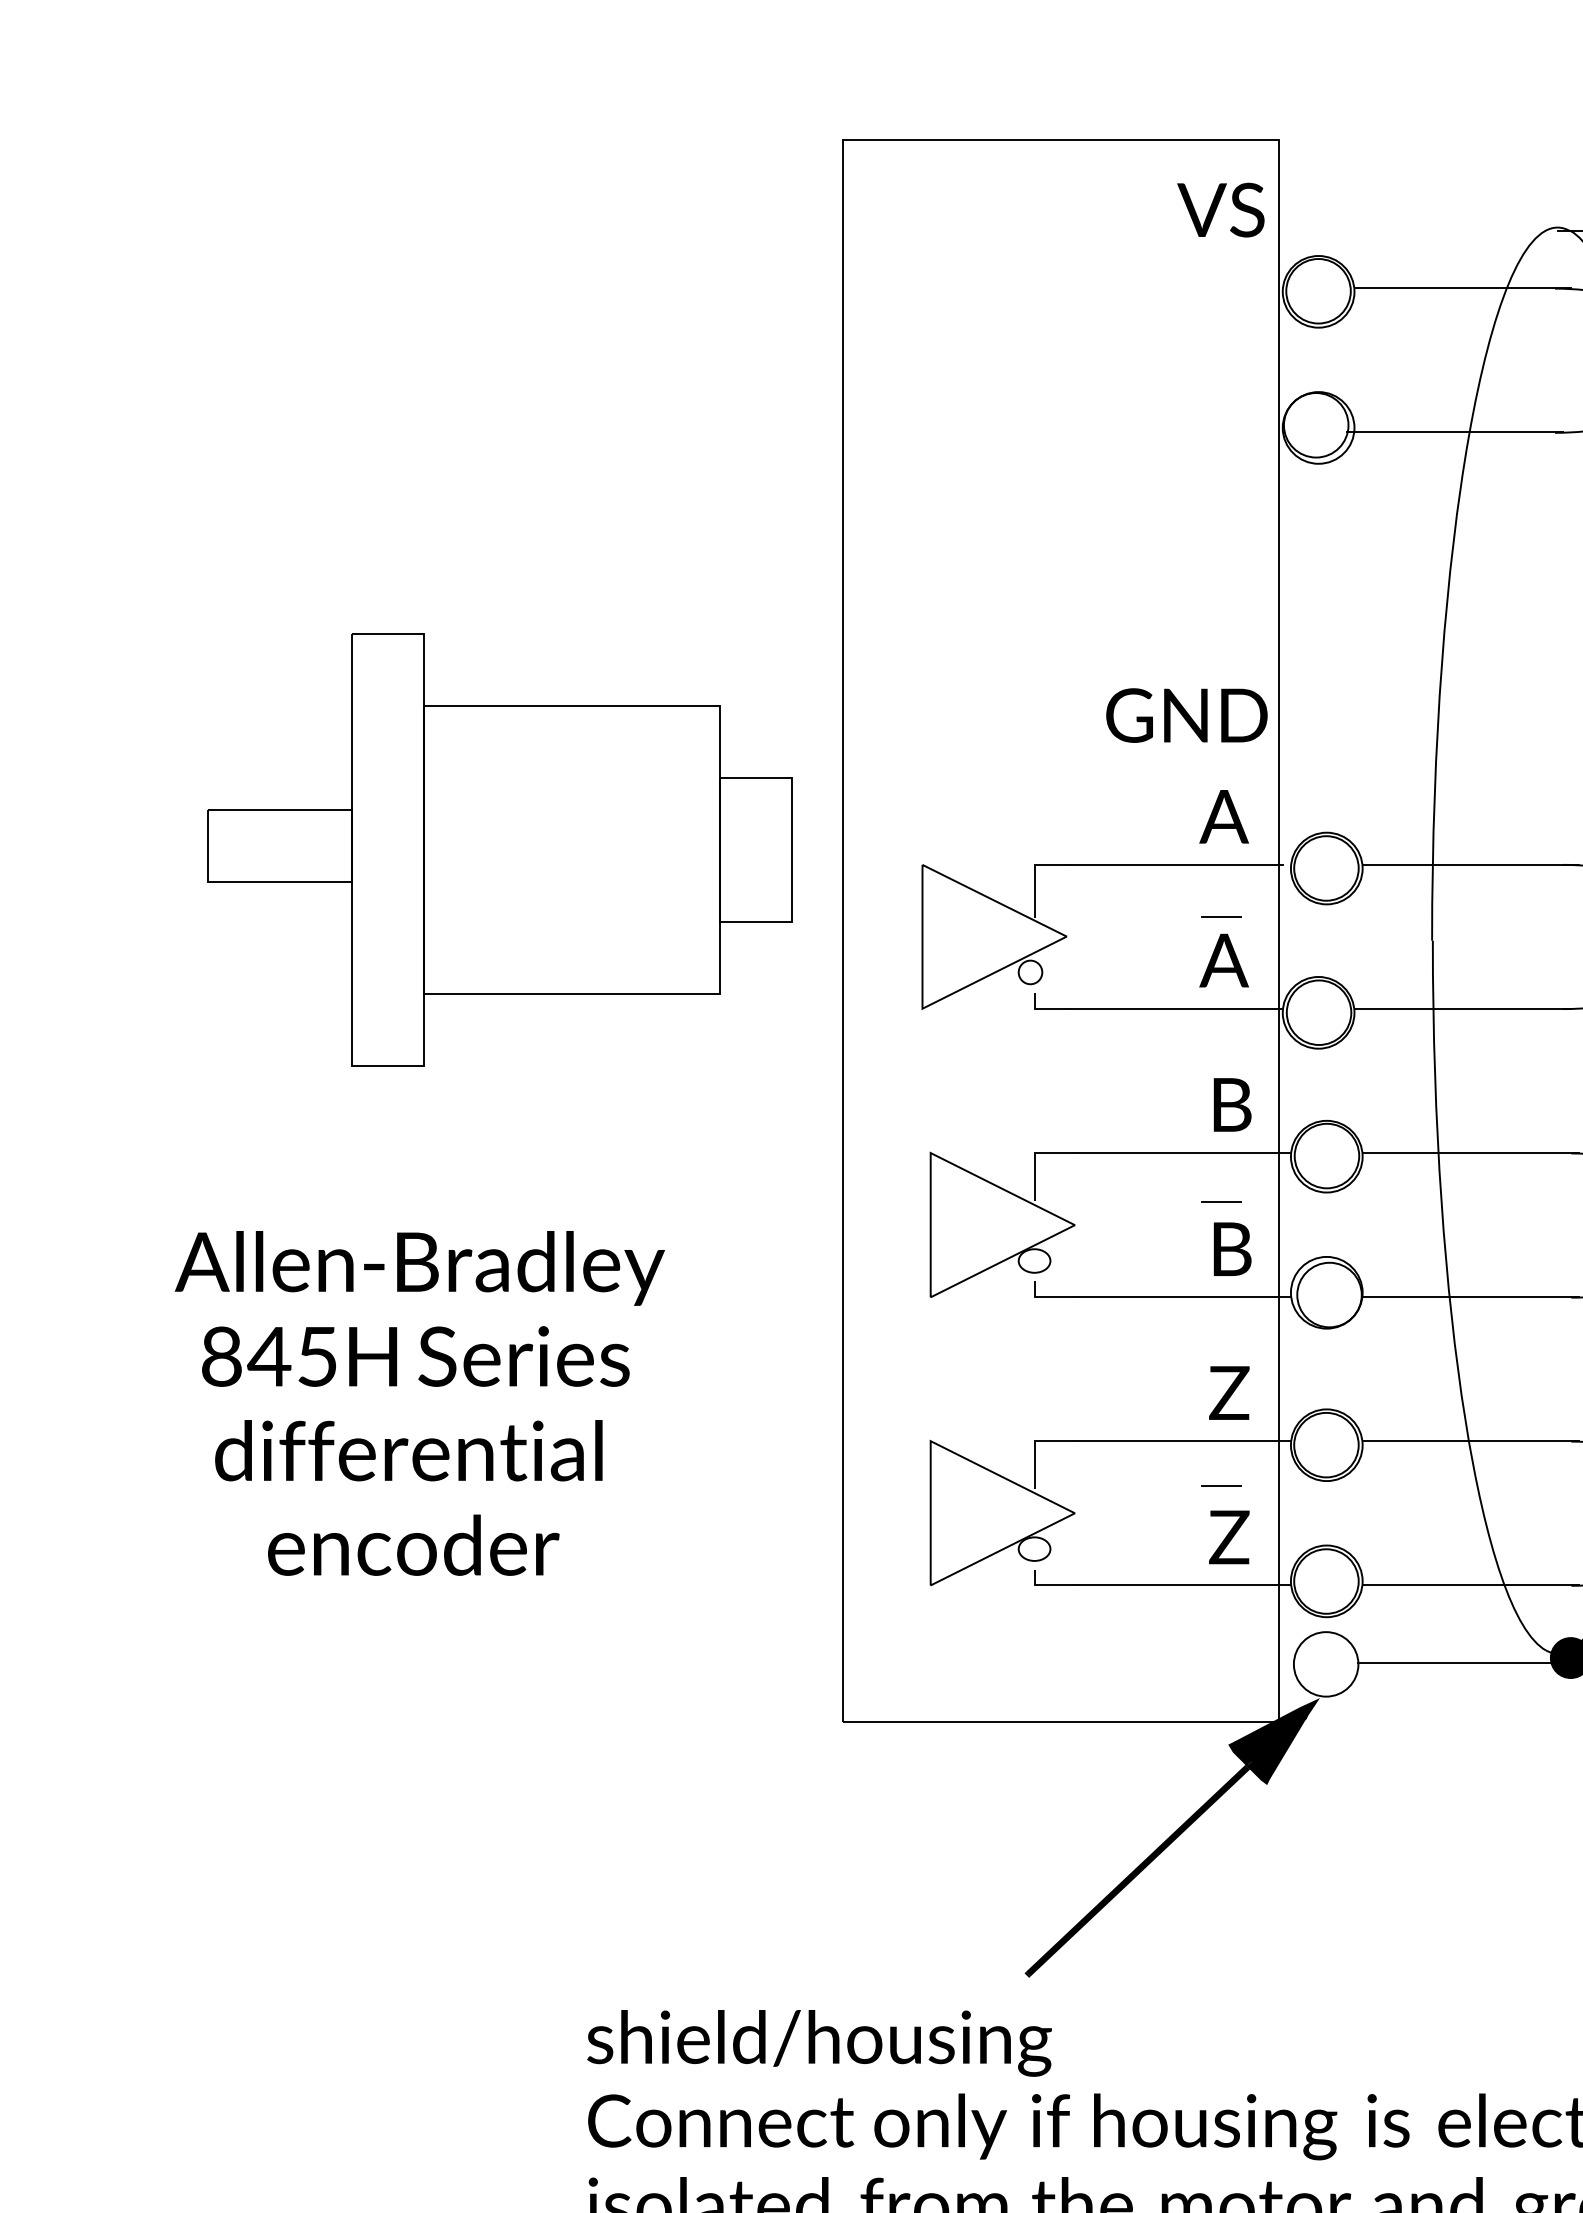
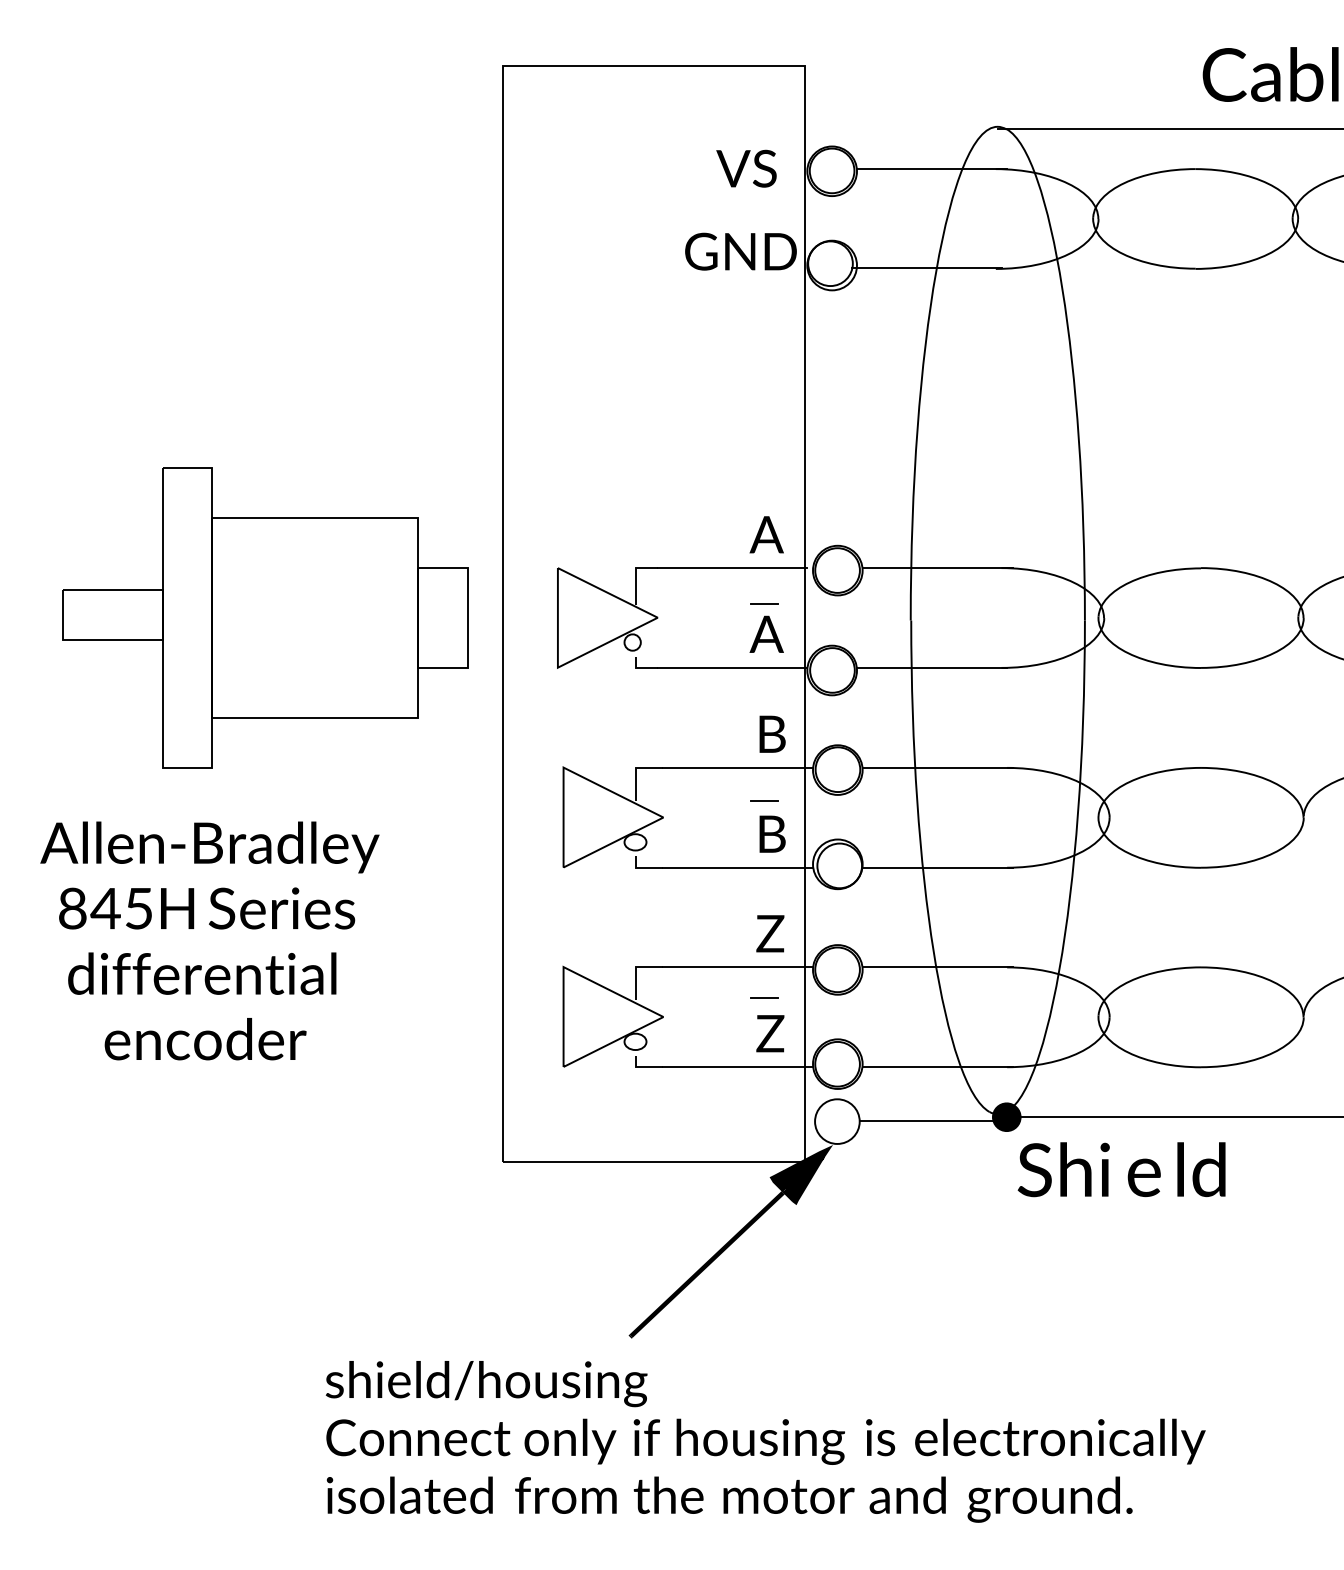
text: (1220, 209) -> (746, 168), moved
text: (1186, 715) -> (740, 251), moved
part: (500, 849) -> (265, 617), moved

